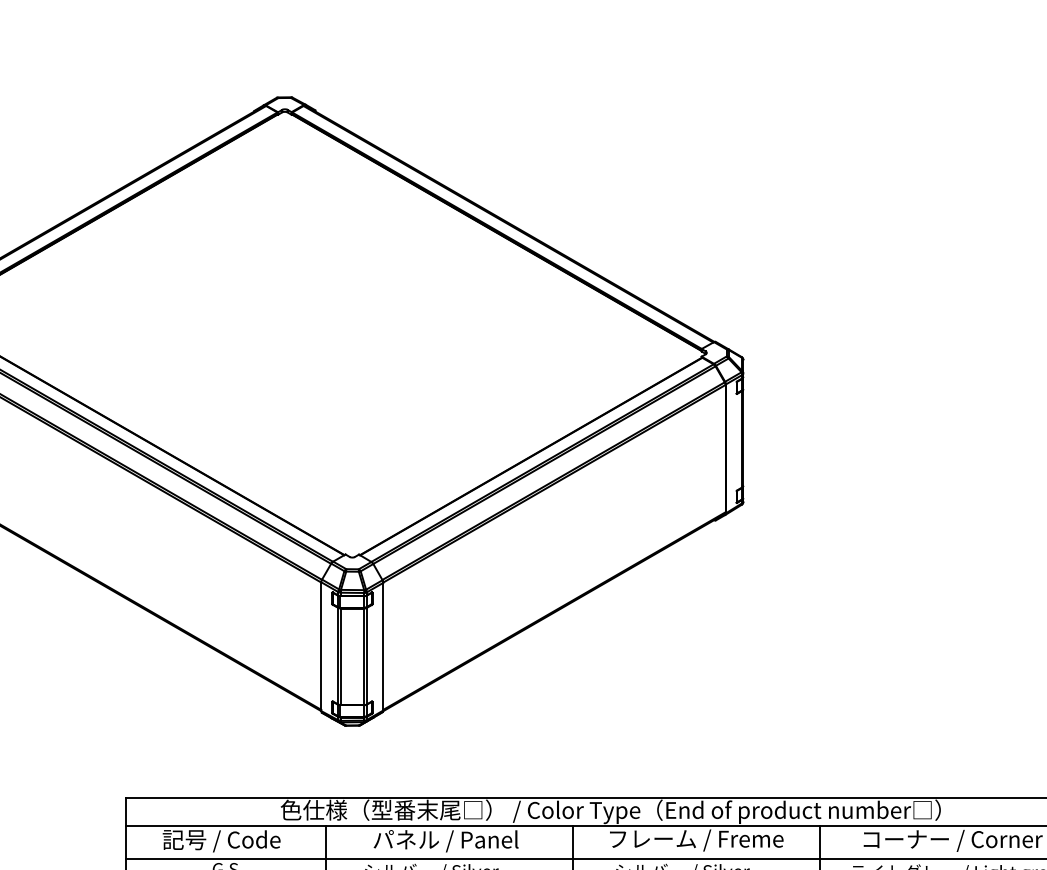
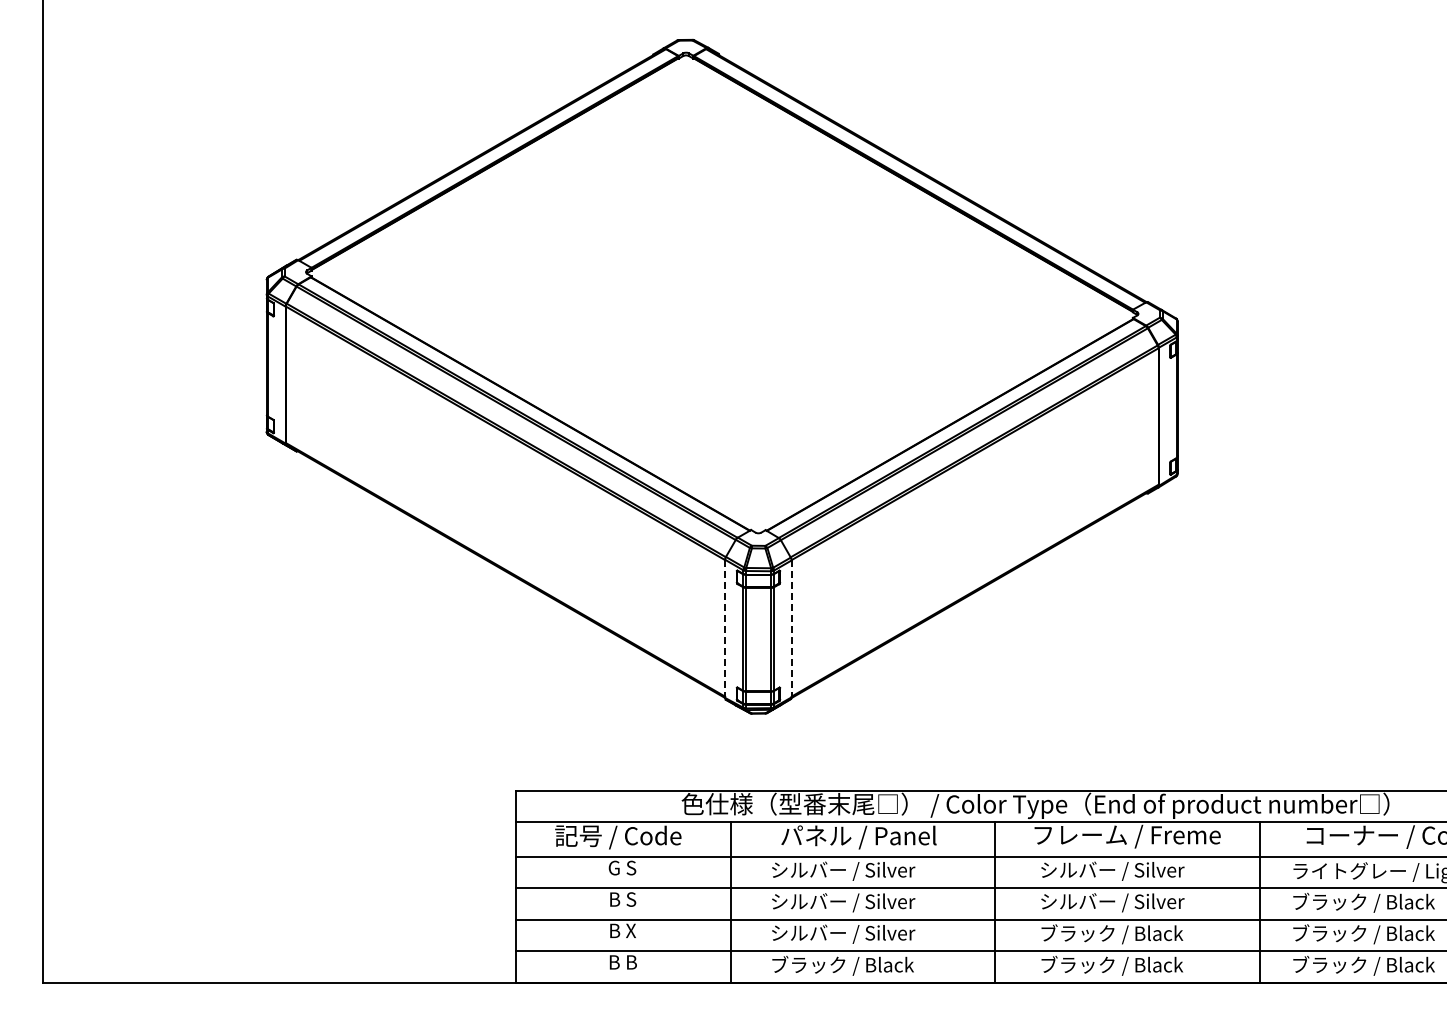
line: (321, 647) -> (725, 629), solid -> dashed
line: (383, 647) -> (791, 629), solid -> dashed

